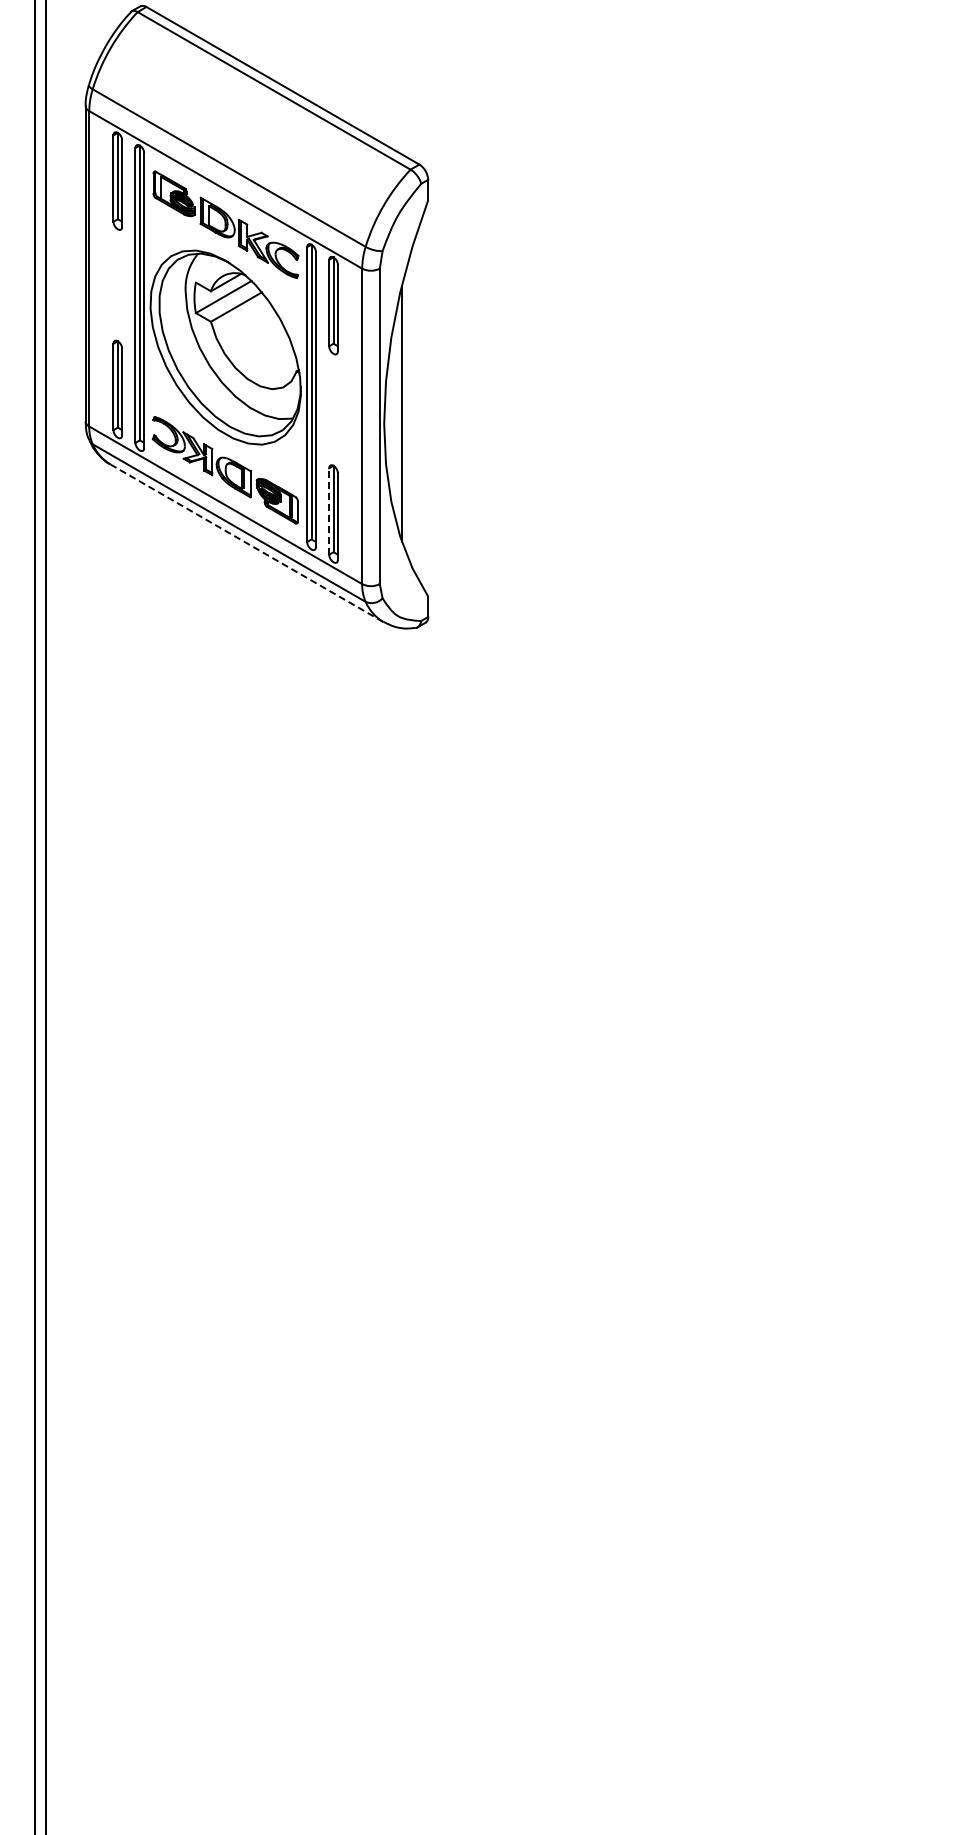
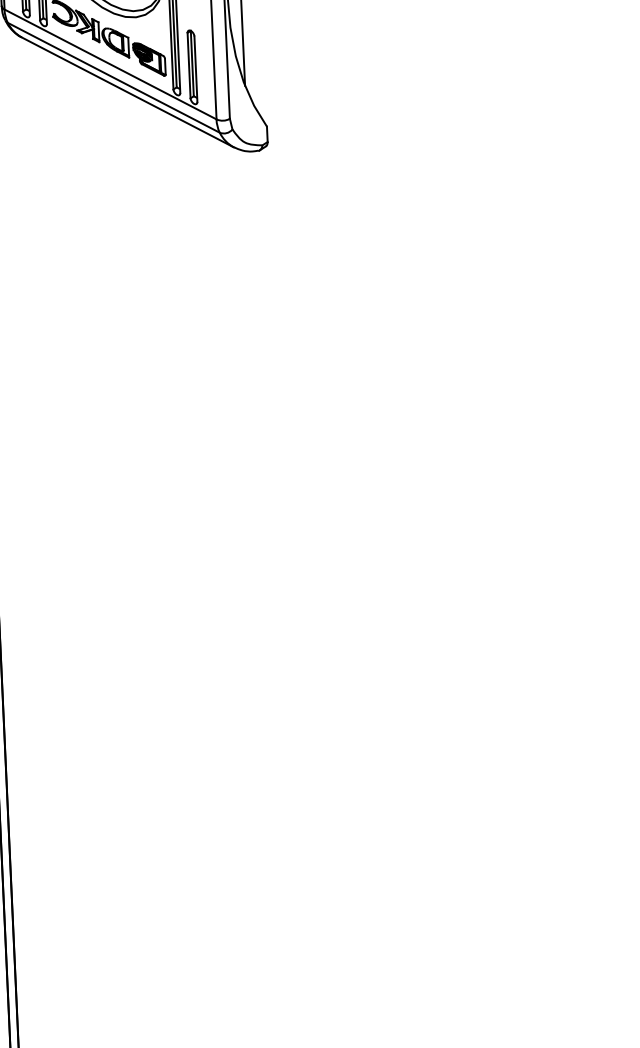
line: (329, 511) -> (189, 65), dashed -> solid
line: (246, 543) -> (127, 92), dashed -> solid

